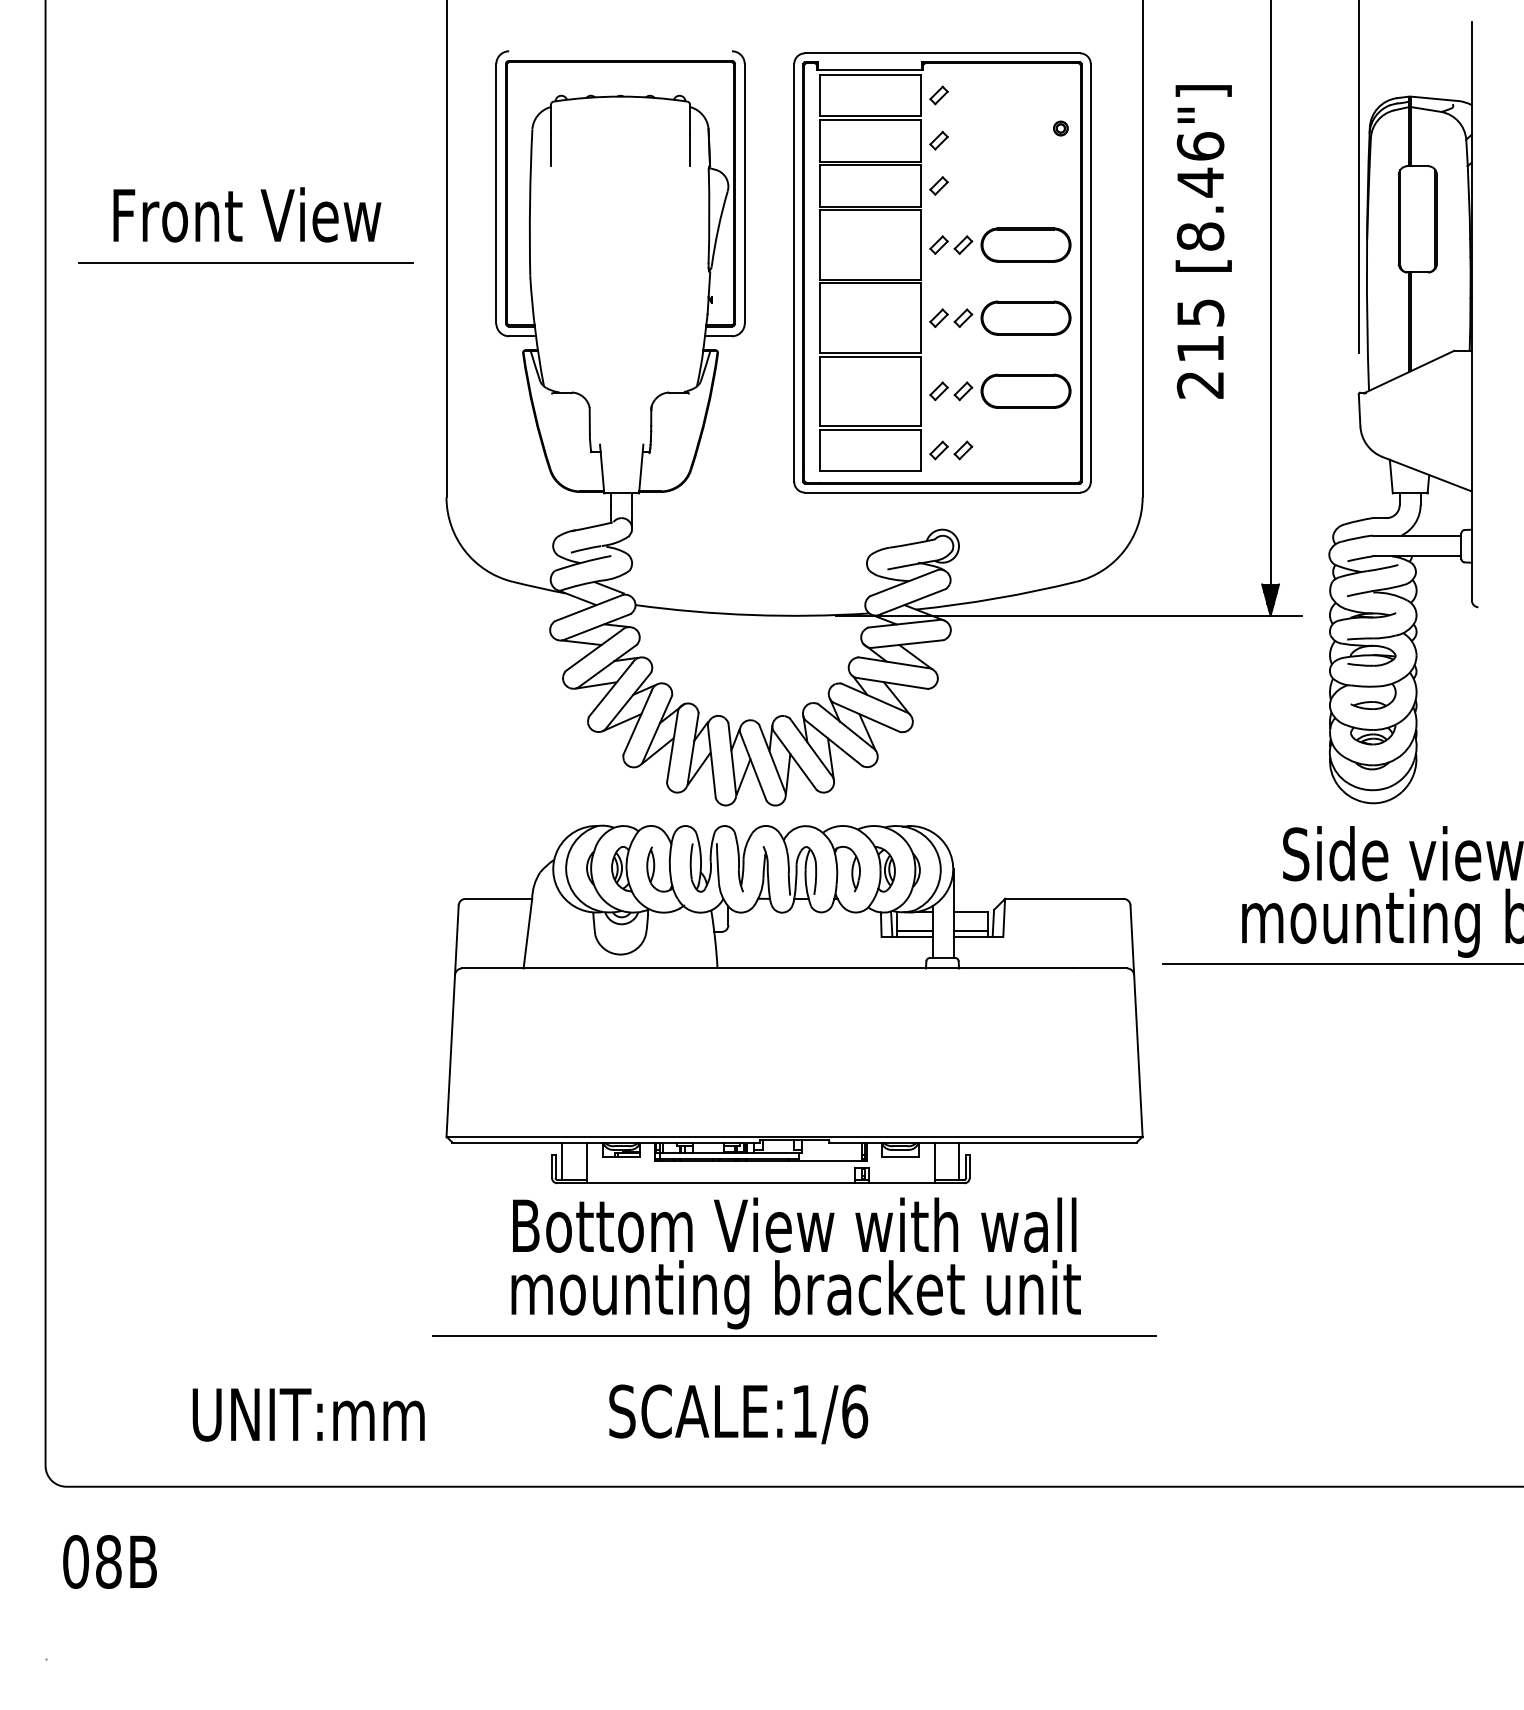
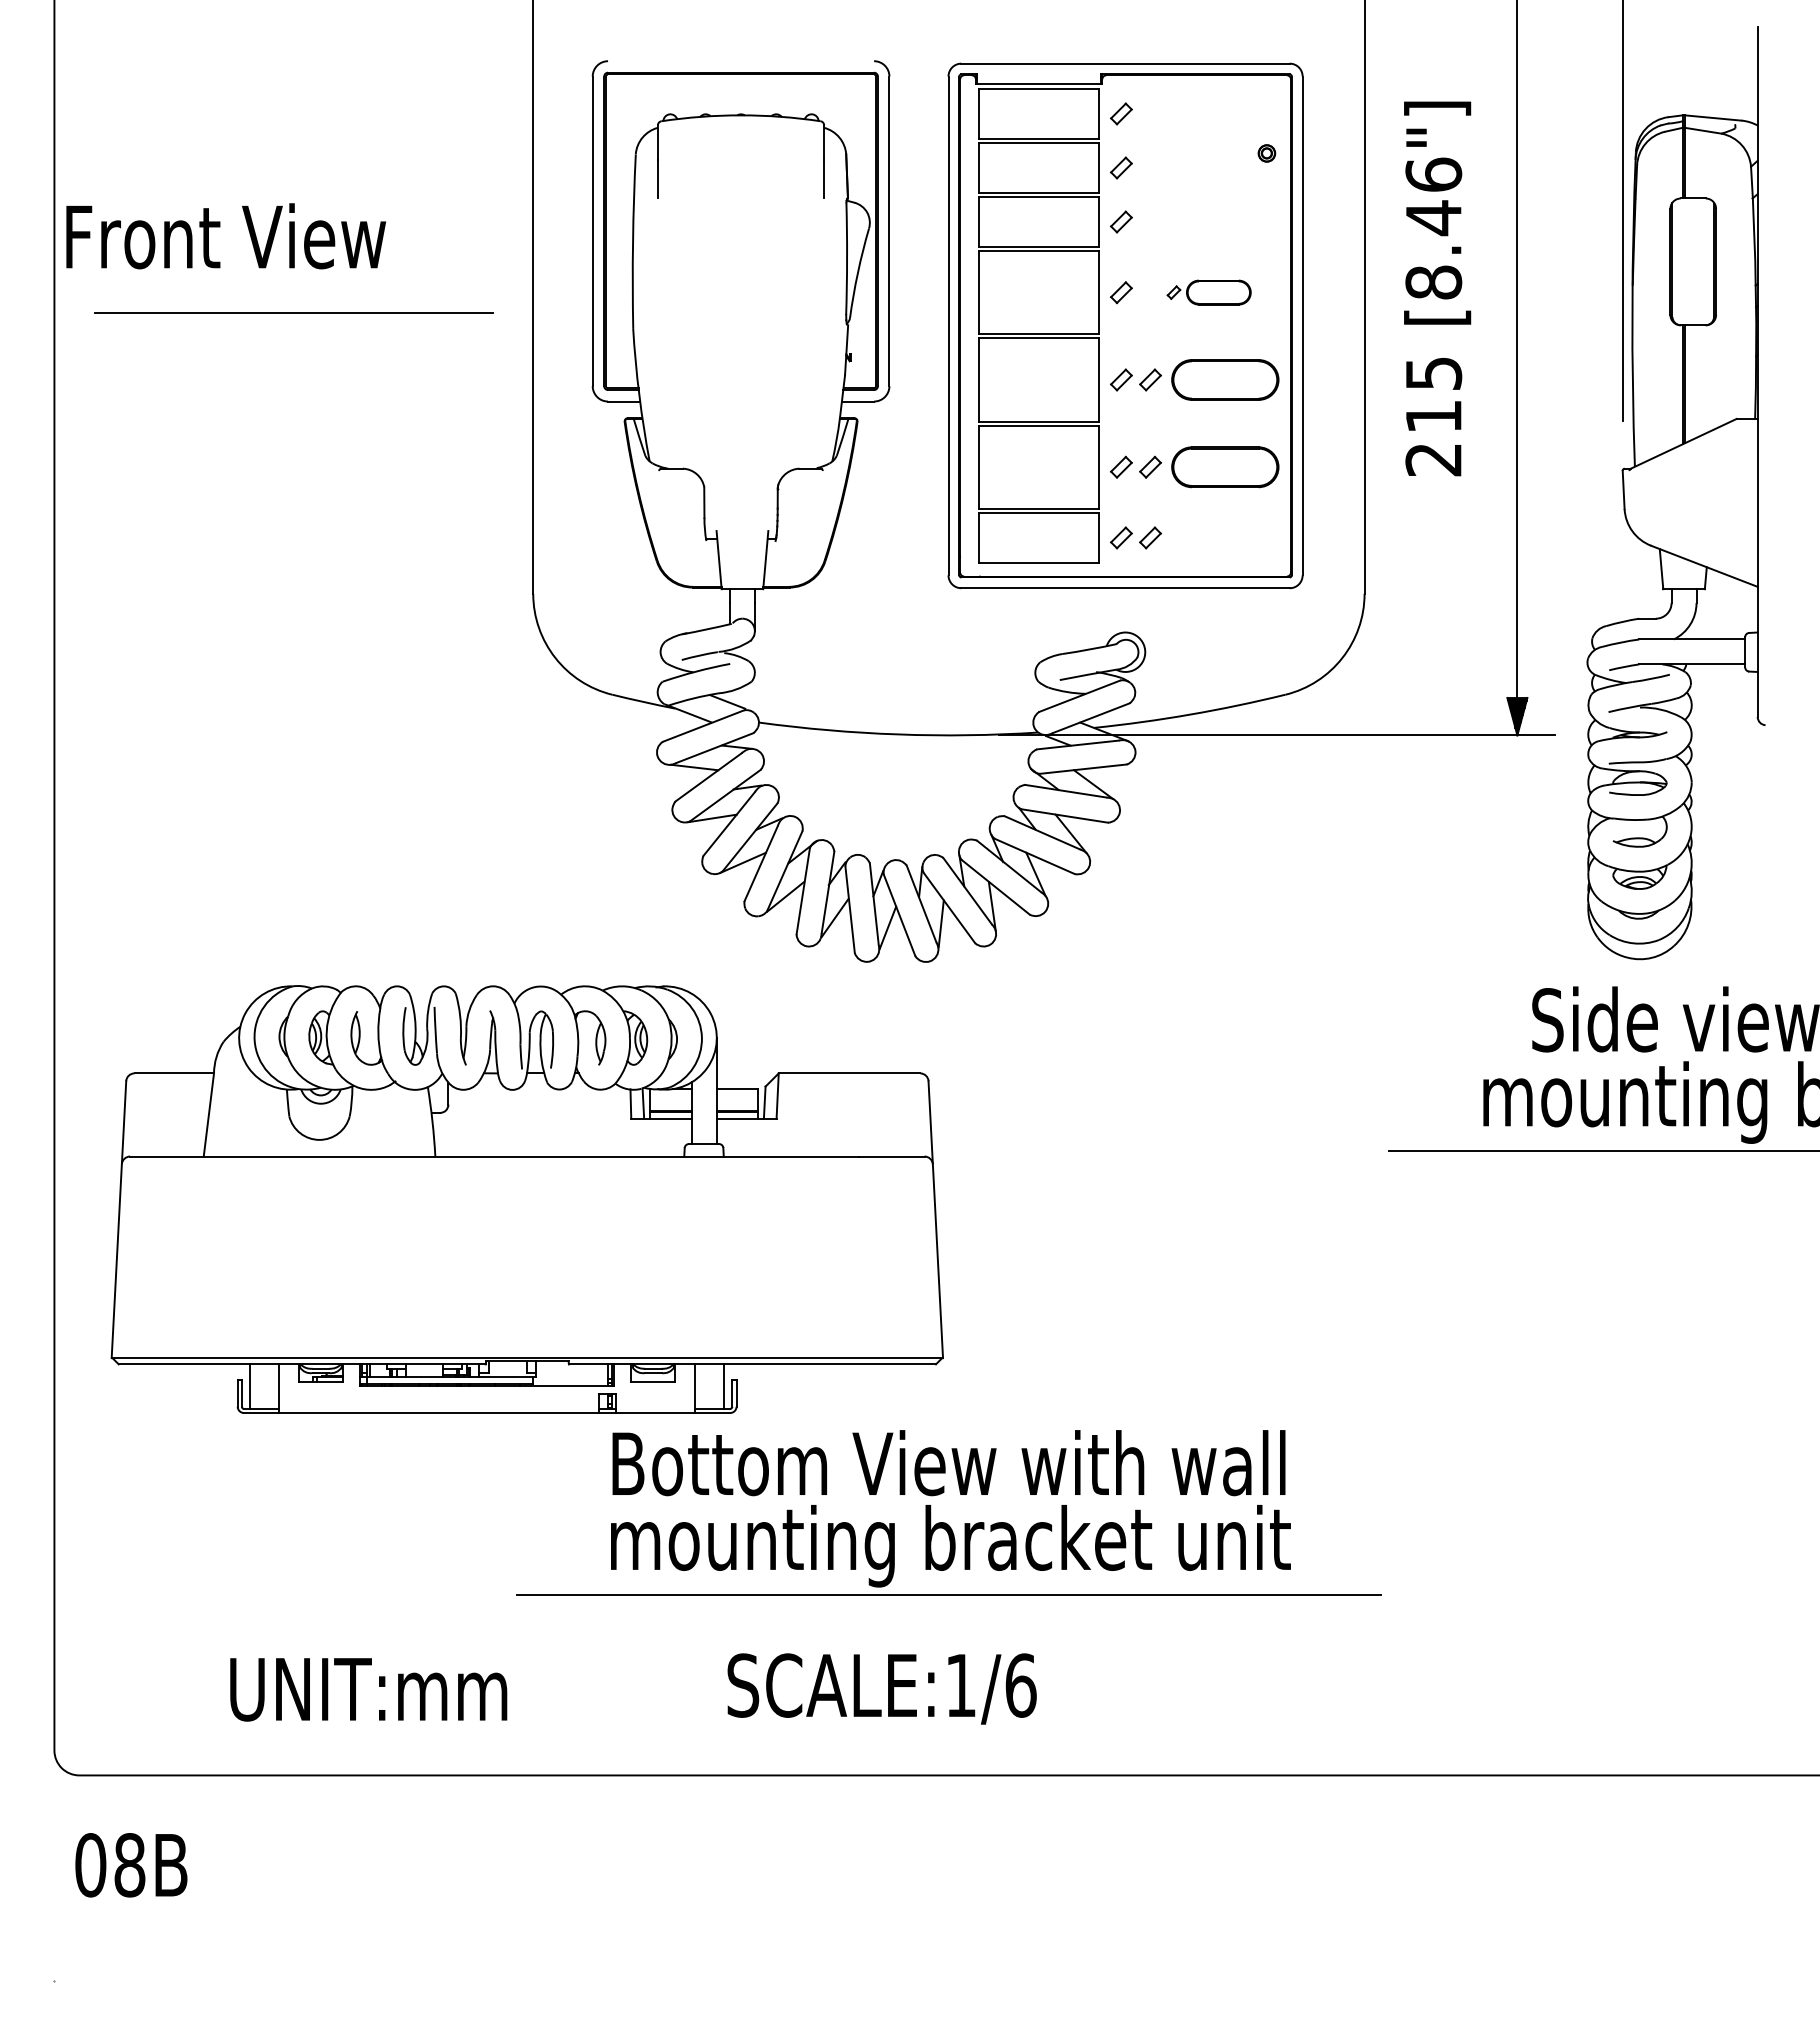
text: (247, 214) -> (226, 235), moved
part: (1012, 244) -> (1209, 291), size x0.6
part: (794, 1004) -> (527, 1199), moved

